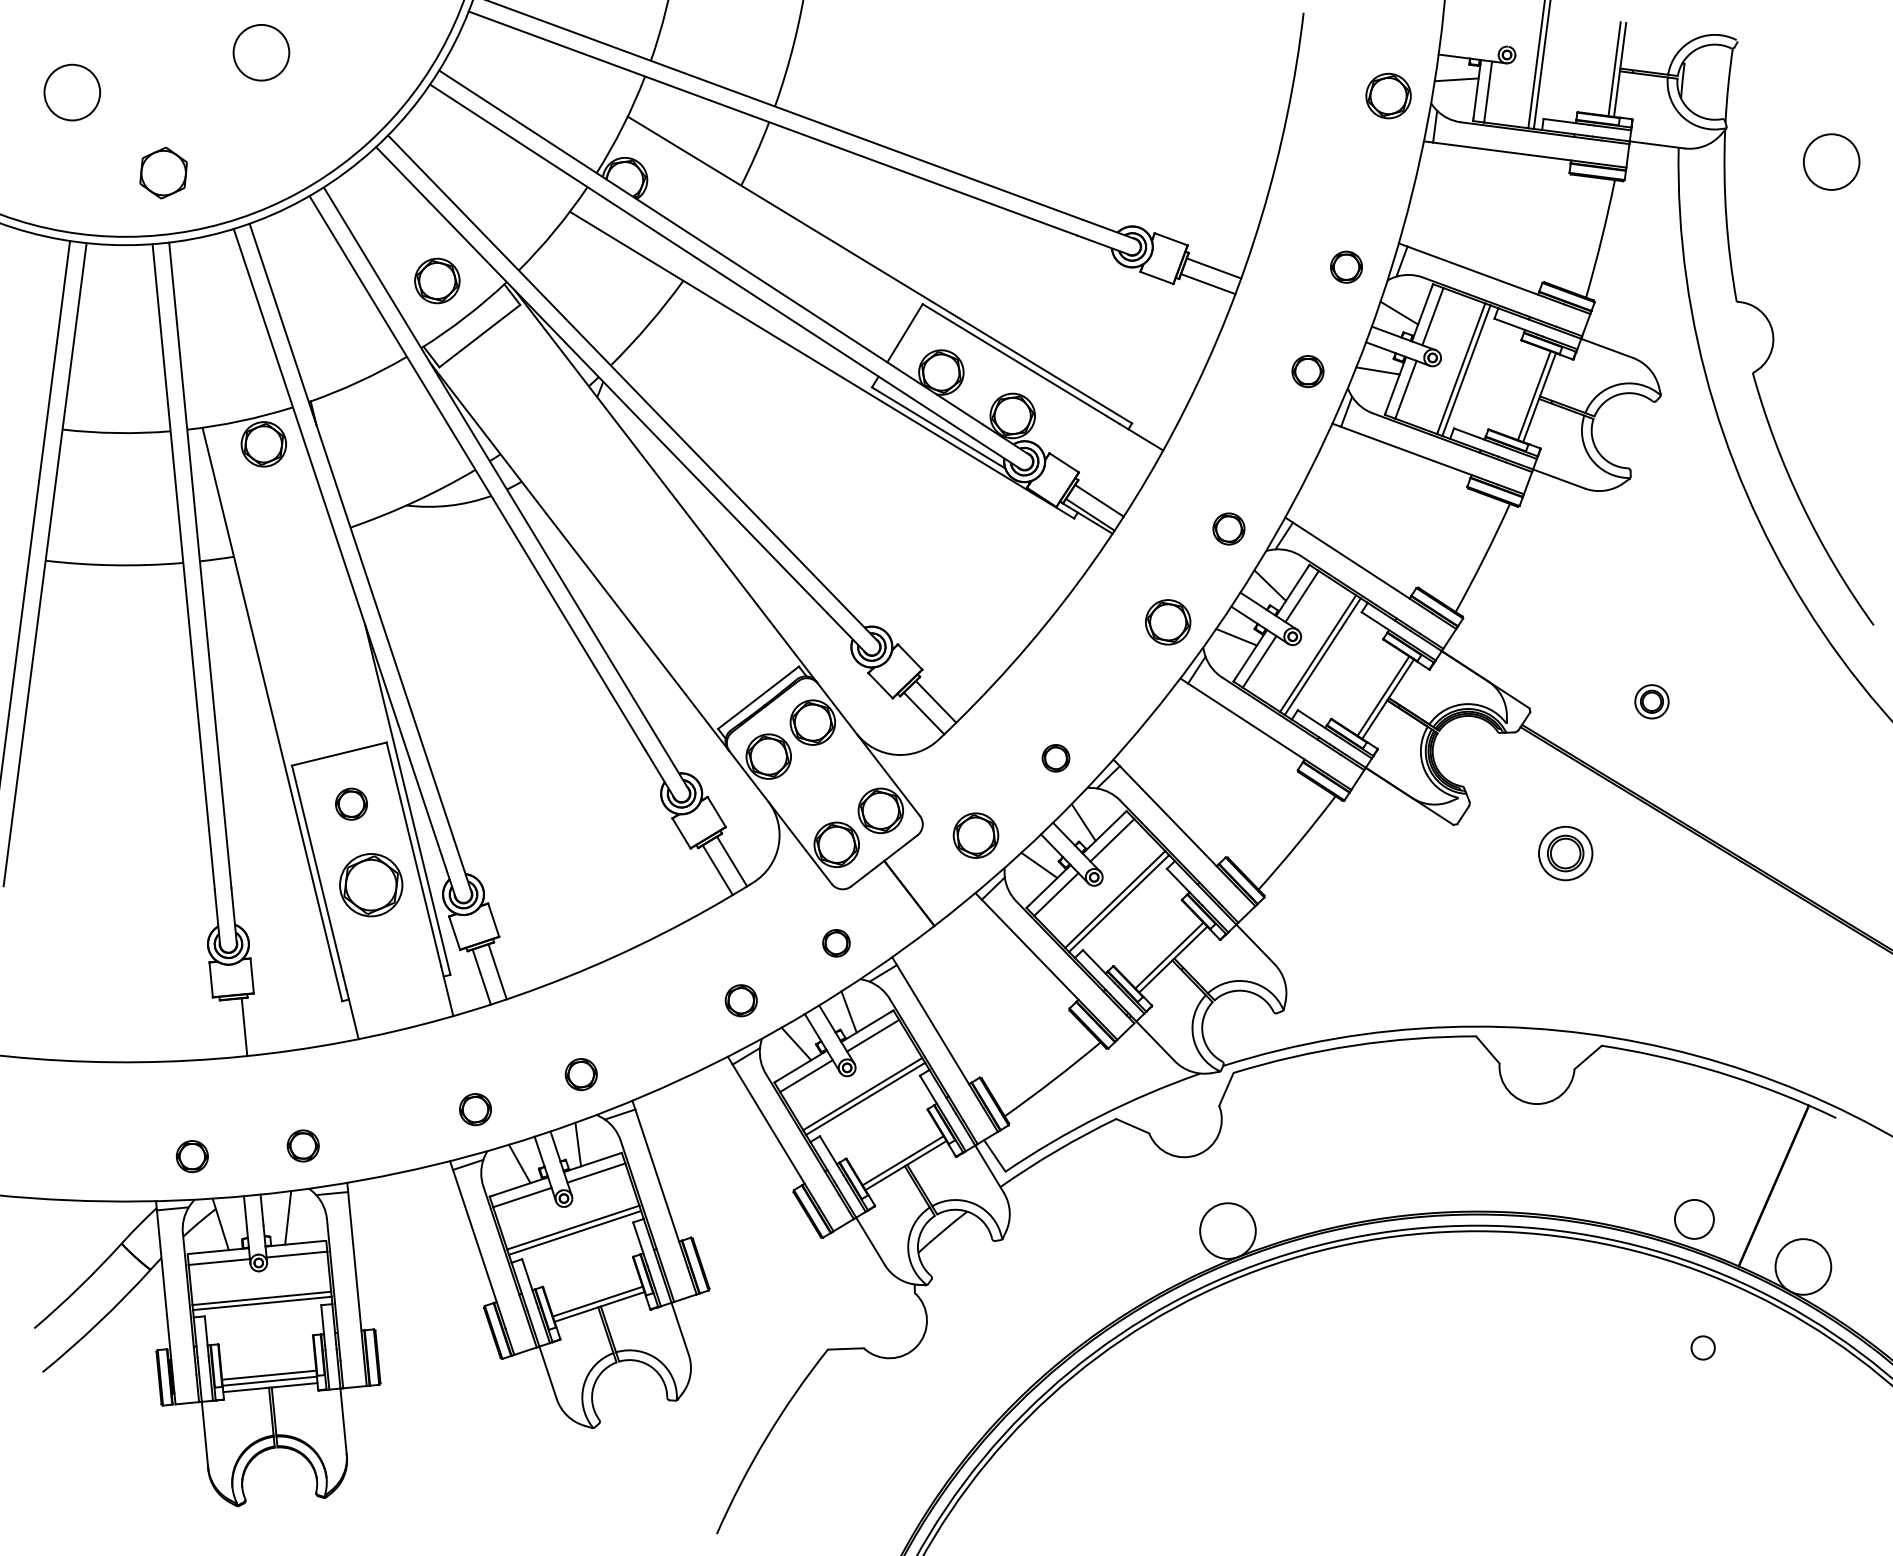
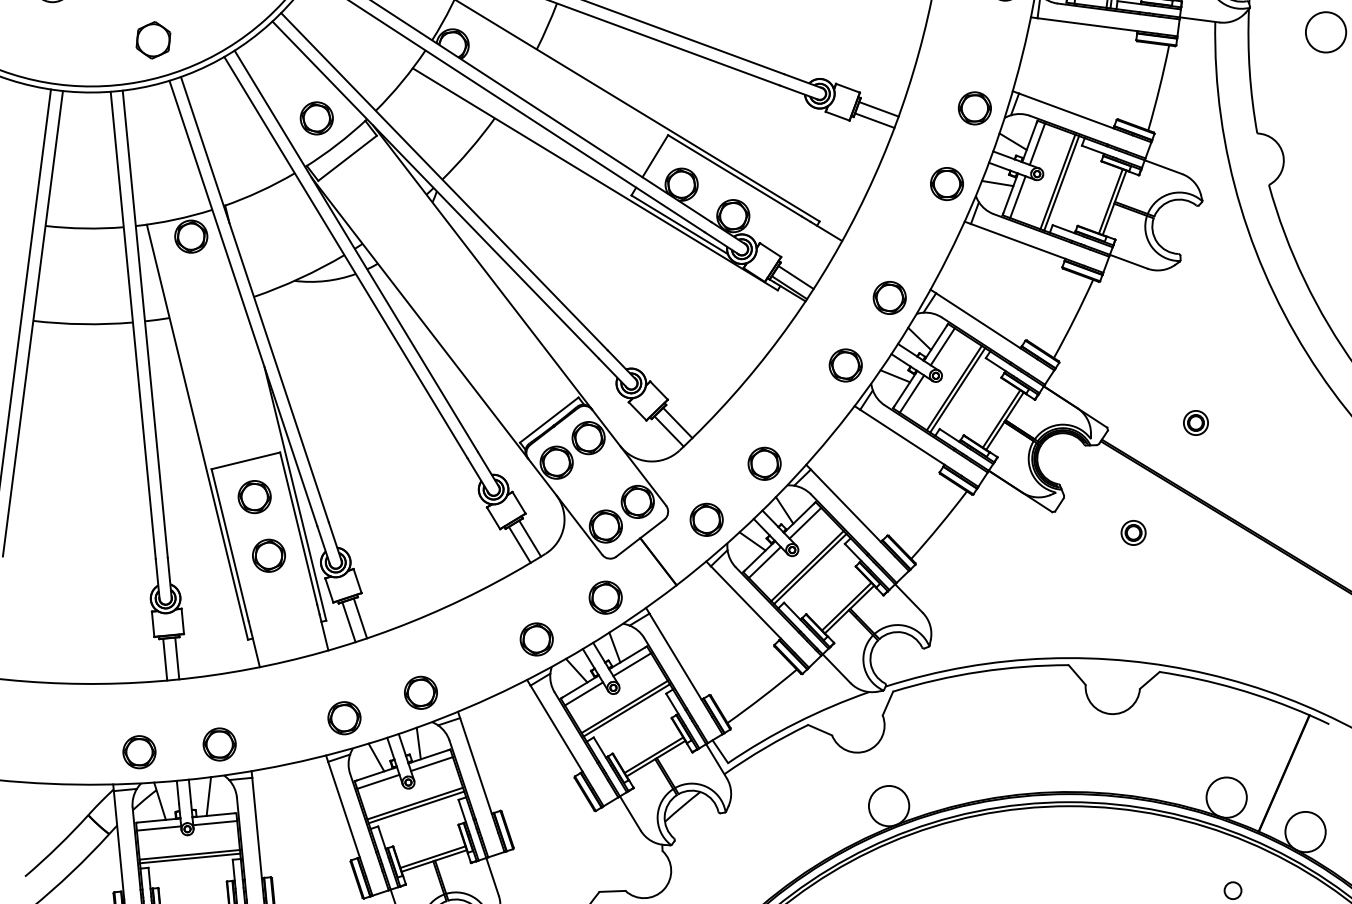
part: (163, 172) -> (153, 39), moved
part: (1346, 267) -> (974, 108), size x1.43
part: (1307, 371) -> (946, 183), size x1.43
part: (1228, 528) -> (889, 297), size x1.43
part: (1055, 758) -> (764, 464), size x1.67
part: (351, 804) -> (254, 497), size x1.43
part: (1565, 853) -> (1133, 532), size x0.62
part: (371, 885) -> (269, 555), size x0.71
part: (836, 943) -> (605, 597), size x1.67
part: (741, 1000) -> (536, 639), size x1.43
line: (227, 1028) -> (164, 659), added
part: (581, 1074) -> (421, 692), size x1.43
part: (475, 1109) -> (344, 718), size x1.43
part: (303, 1145) -> (219, 744), size x1.43
part: (192, 1156) -> (139, 752), size x1.43
circle: (1694, 1219) -> (1226, 797), size x1.43

